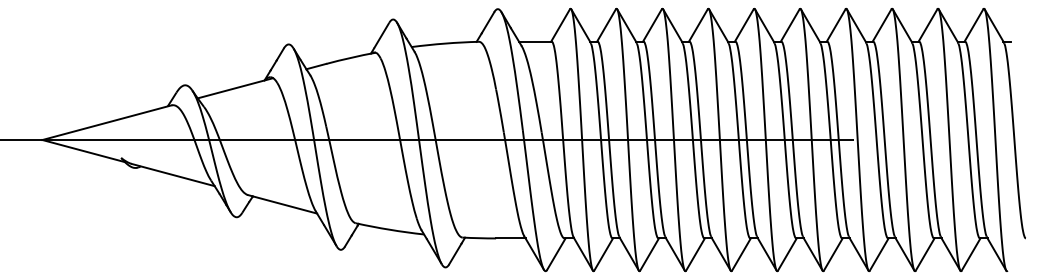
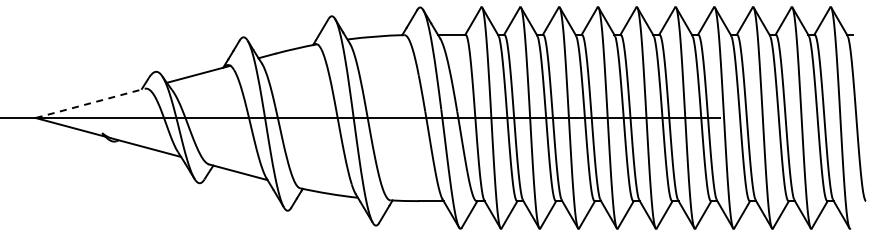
line: (107, 122) -> (90, 103), solid -> dashed

